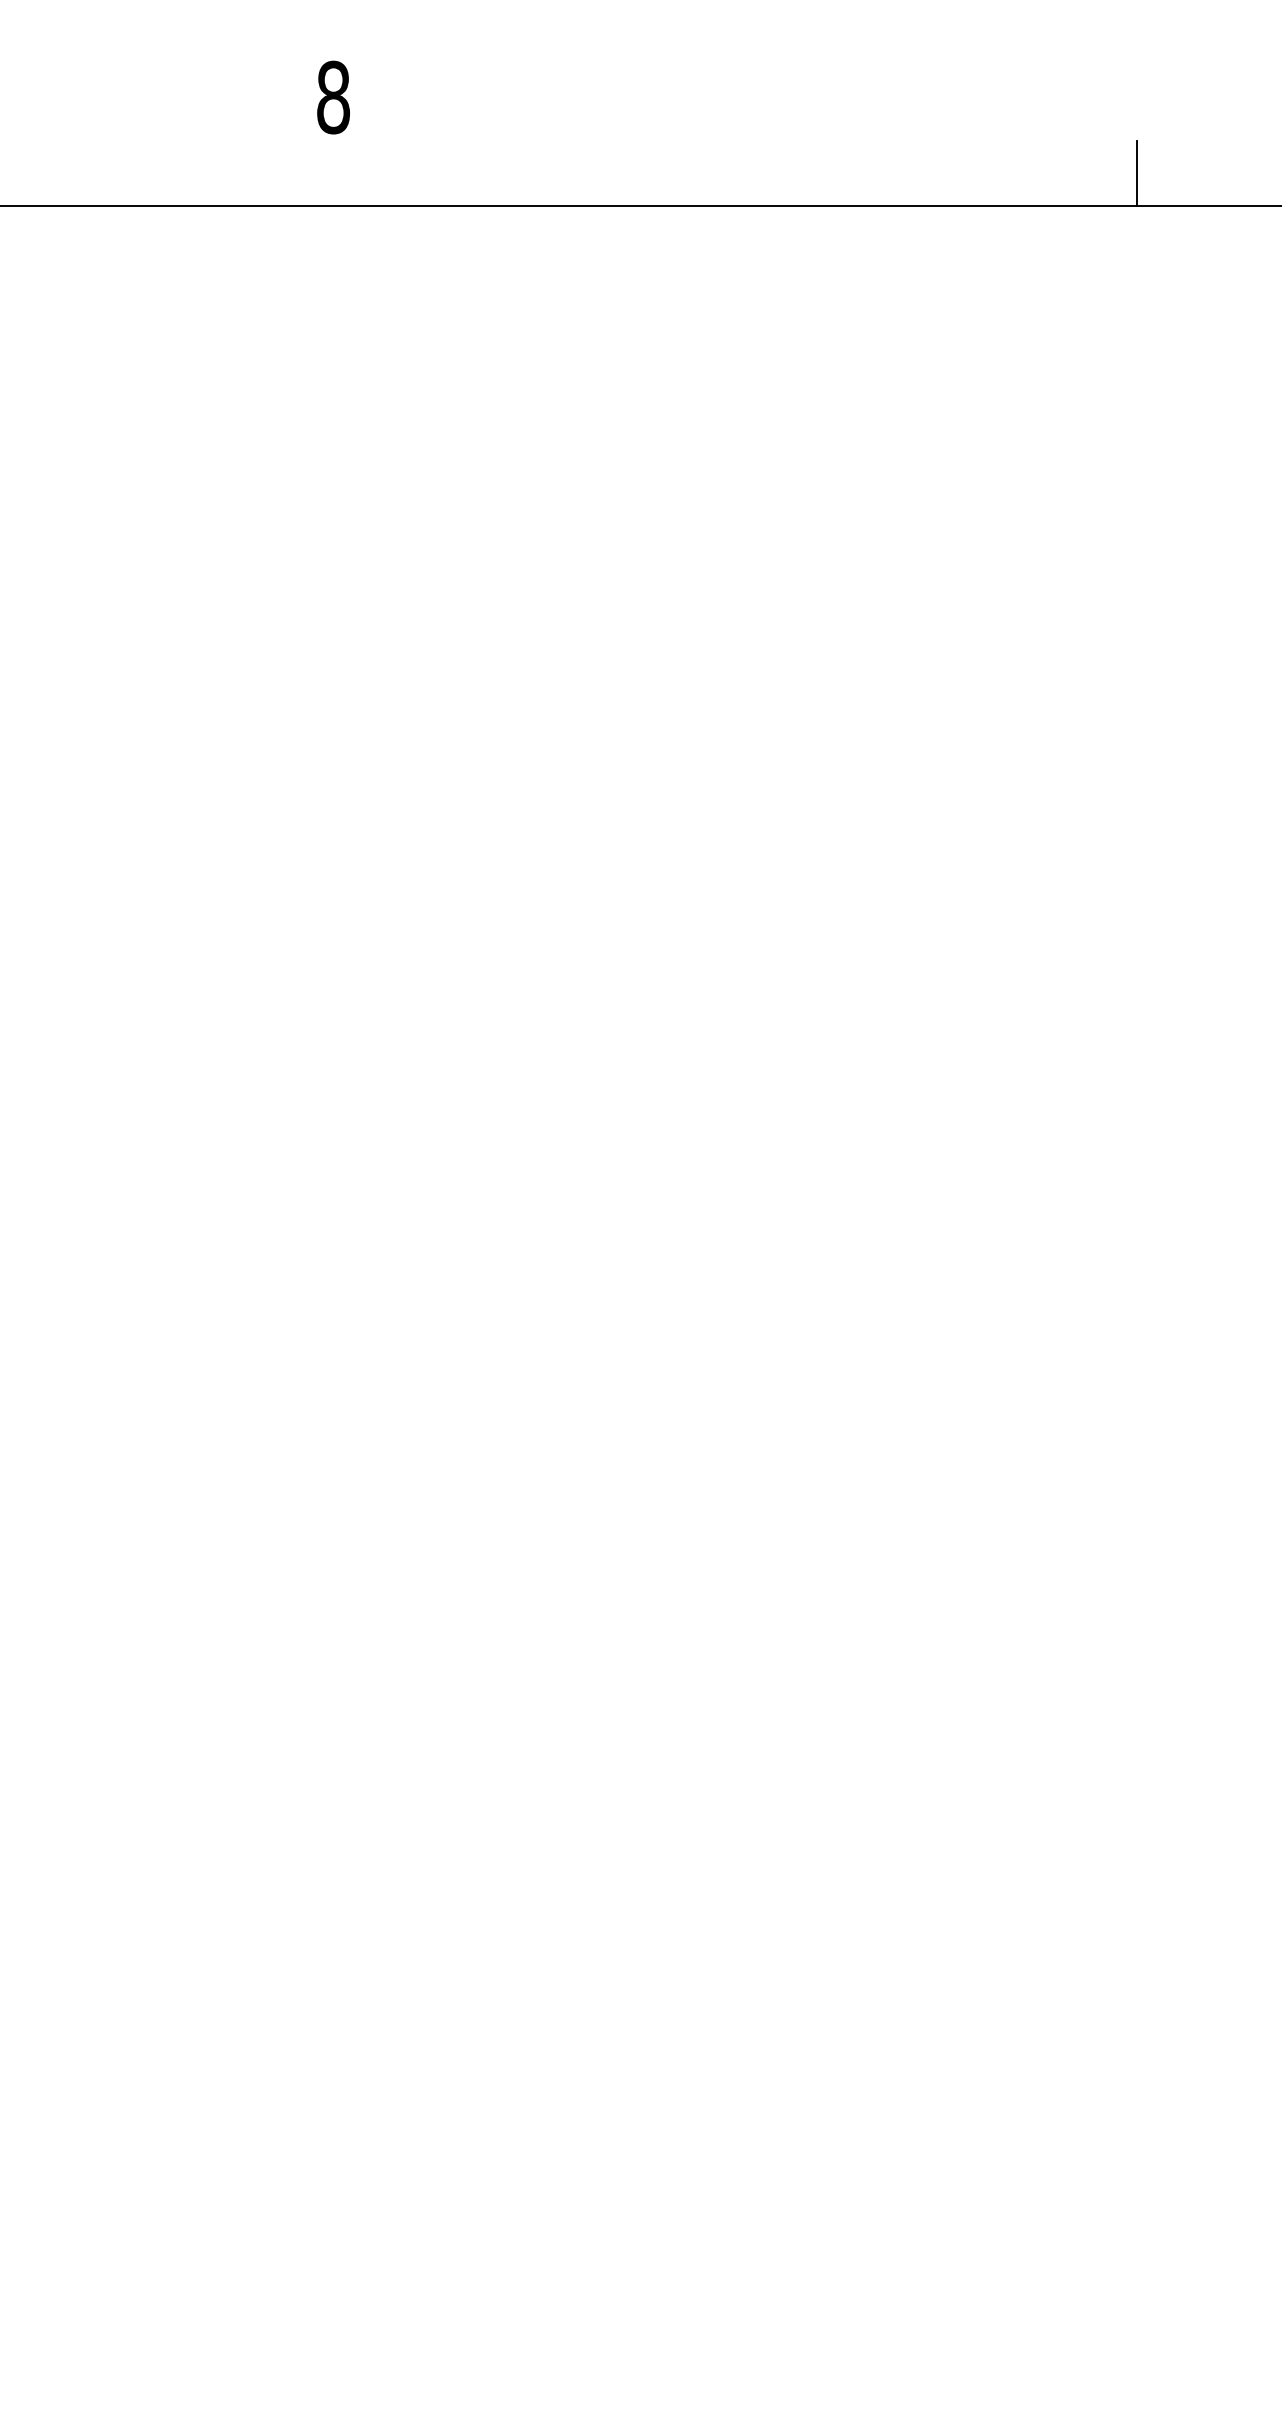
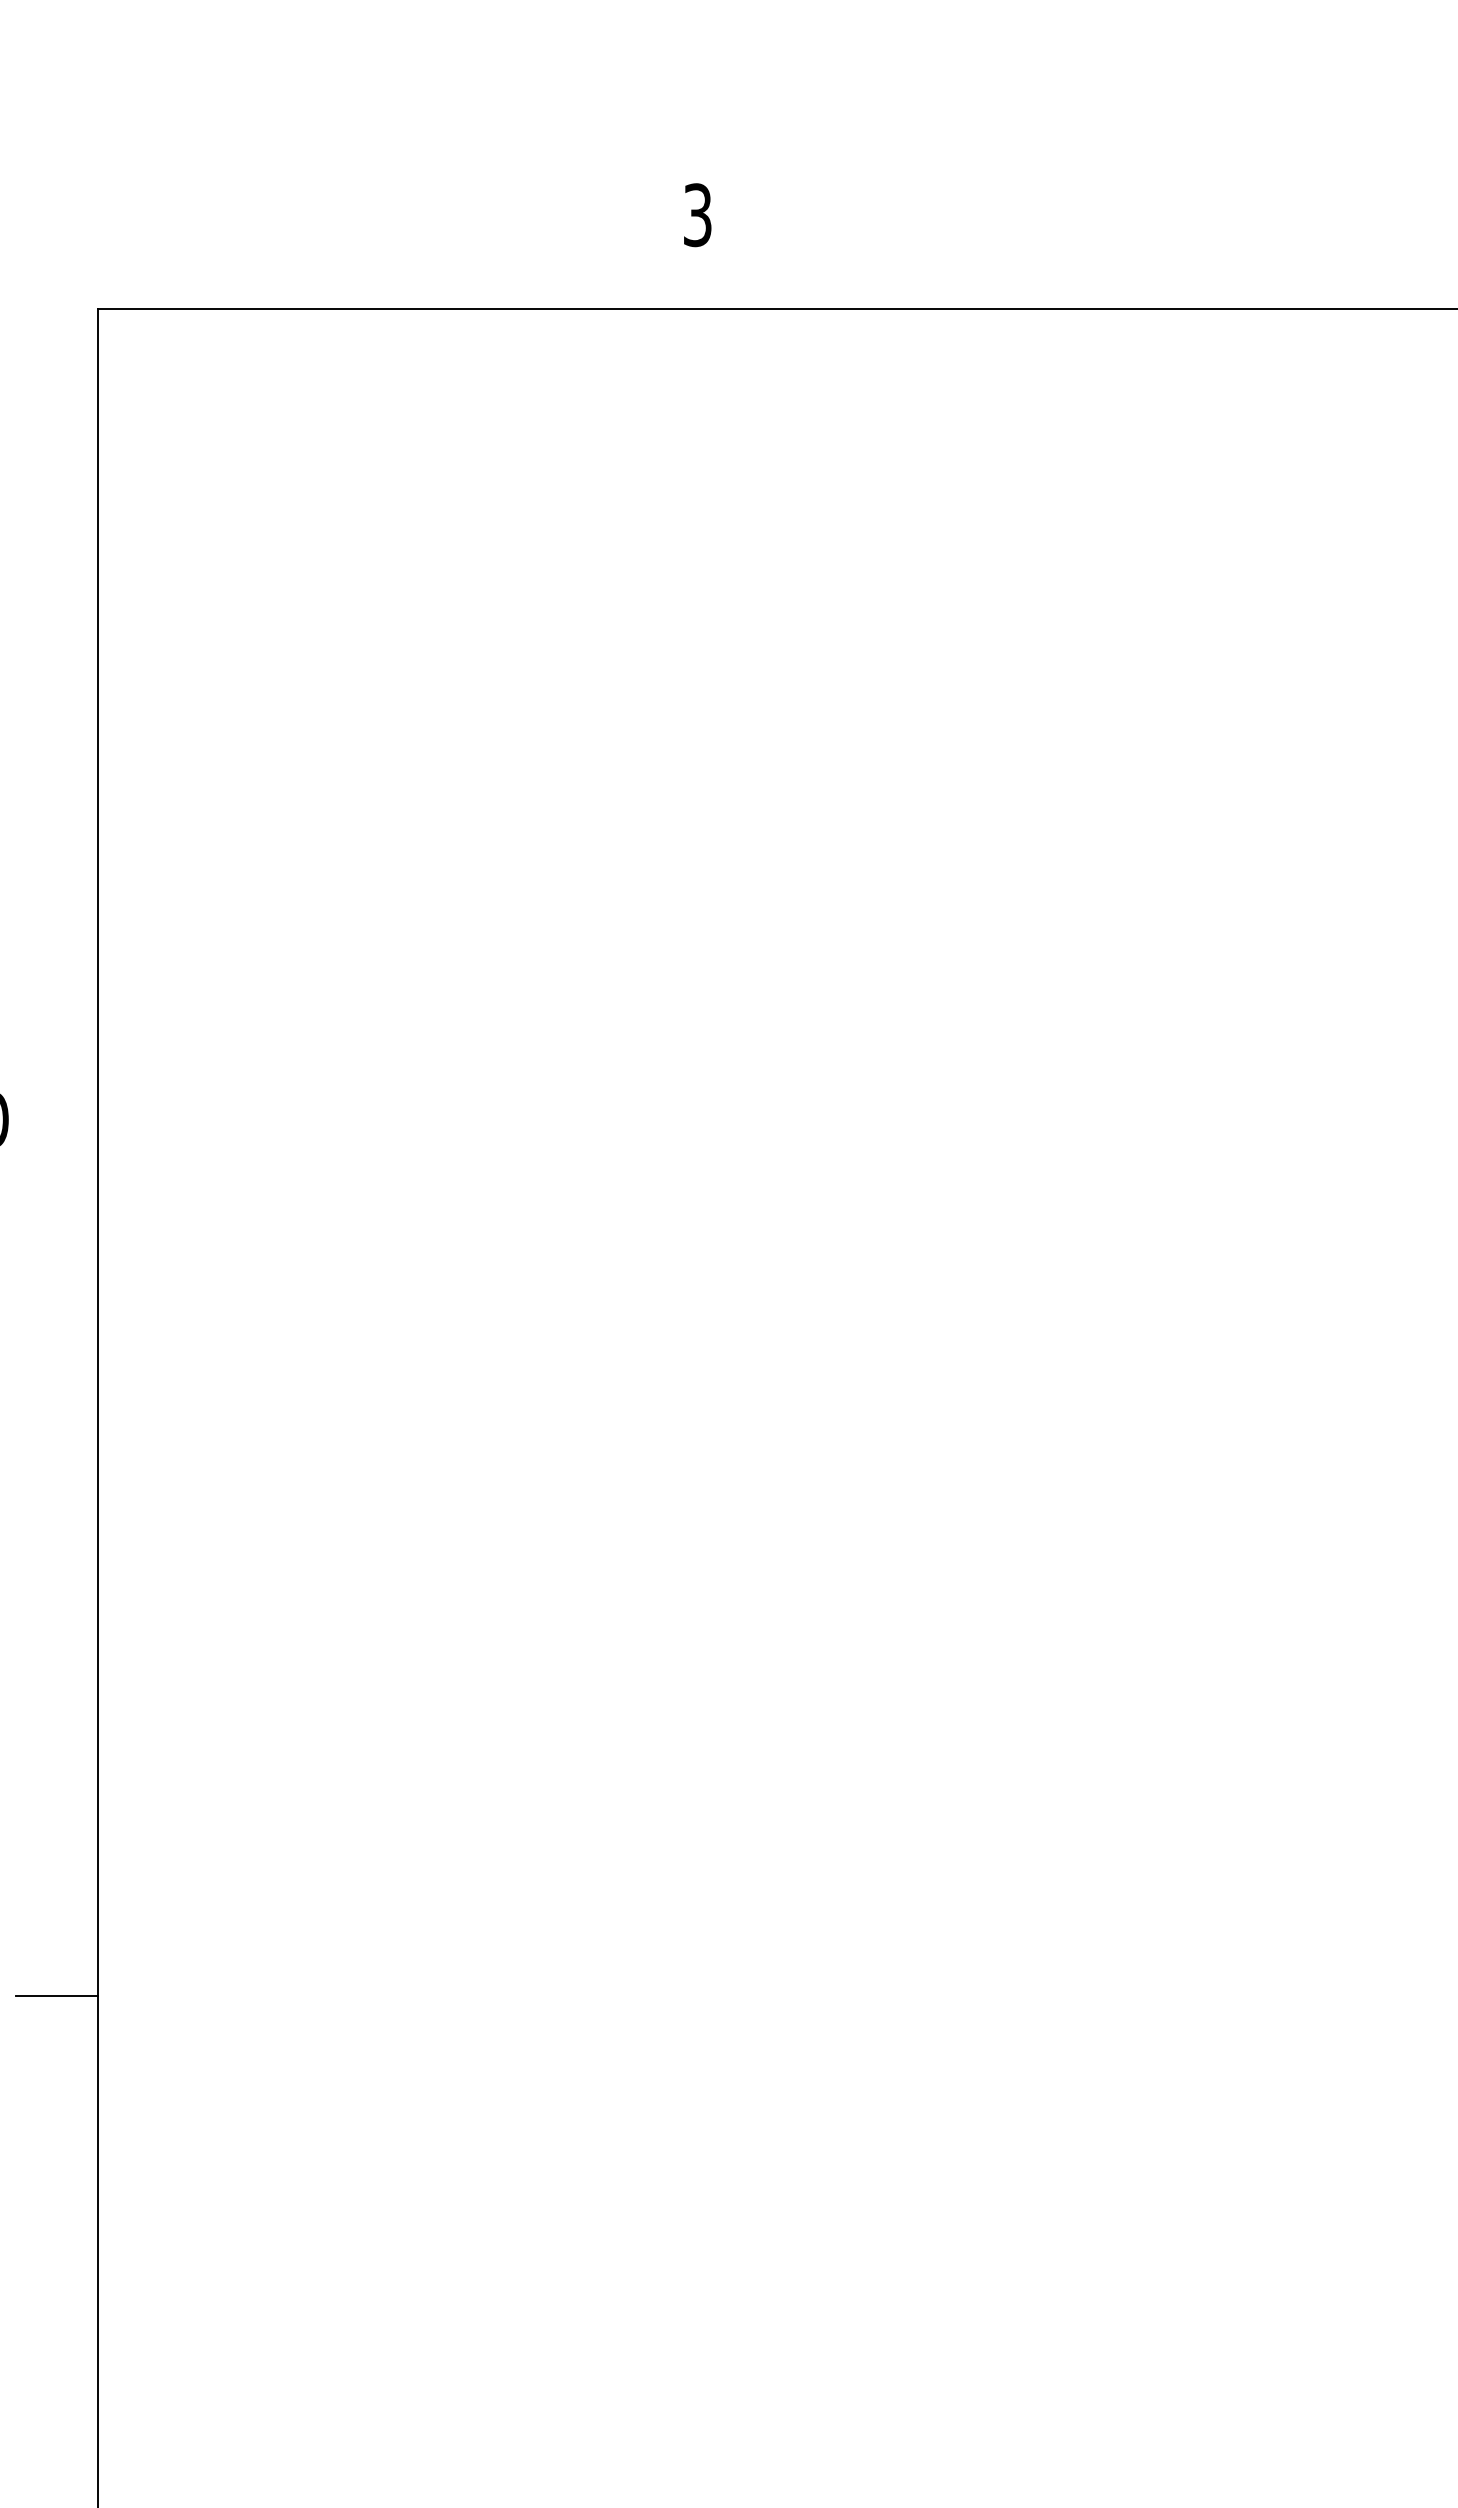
text: (333, 97) -> (697, 215), 8 -> 3
line: (1137, 174) -> (1394, 281), removed

